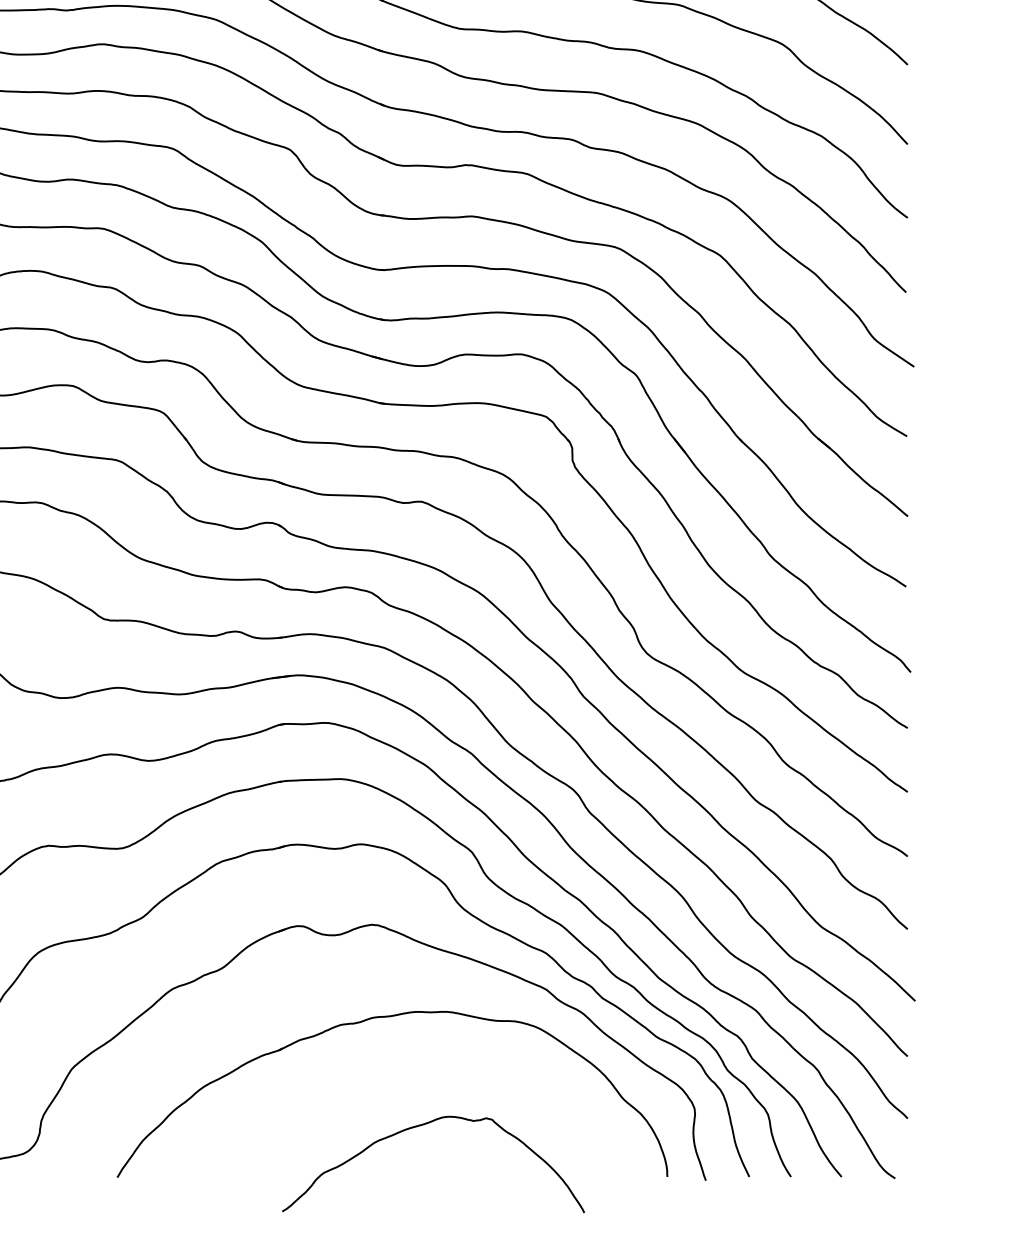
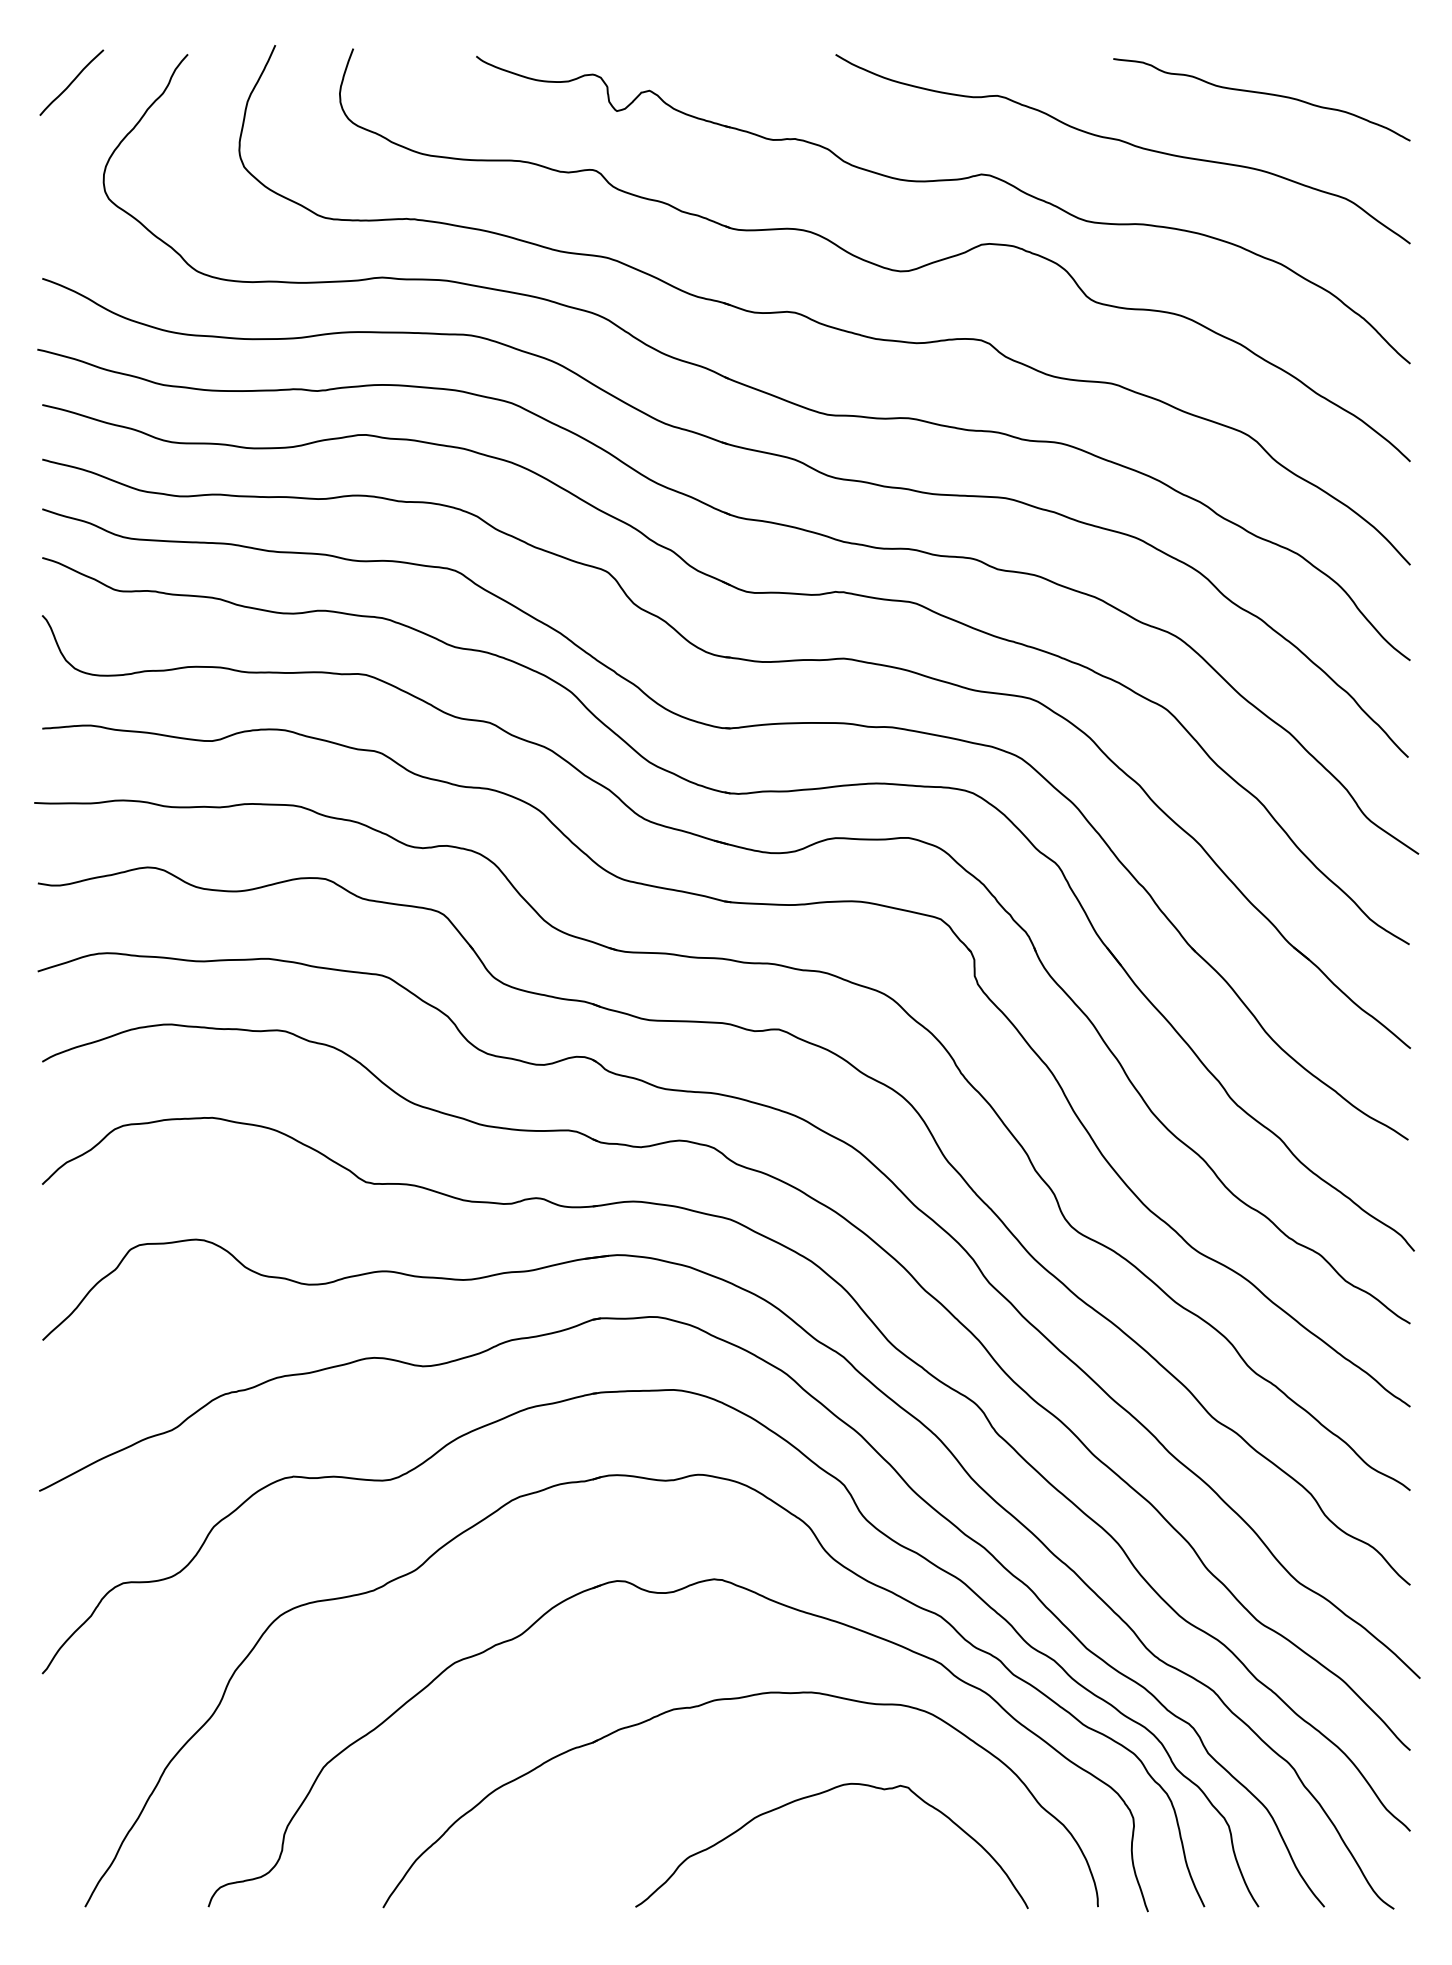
curve: (422, 1125) -> (817, 1795), moved

